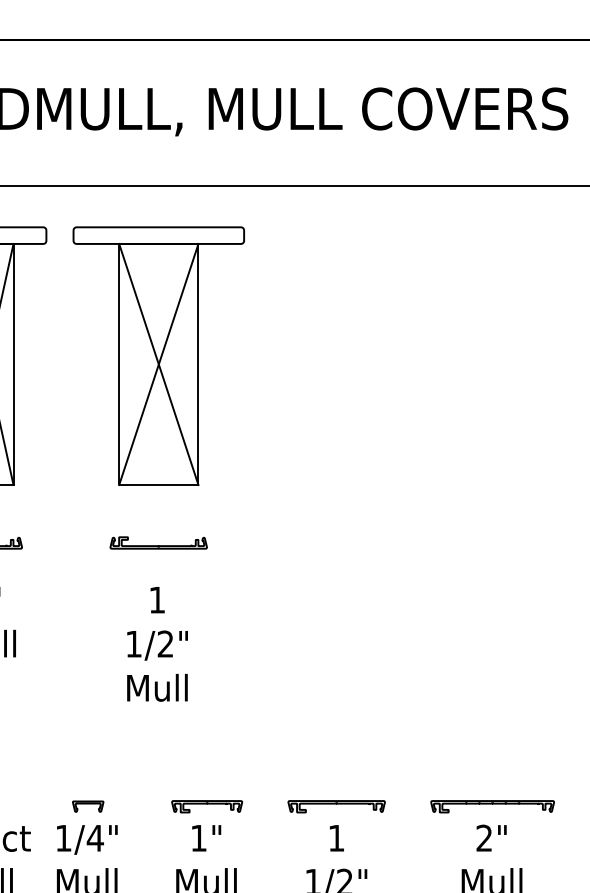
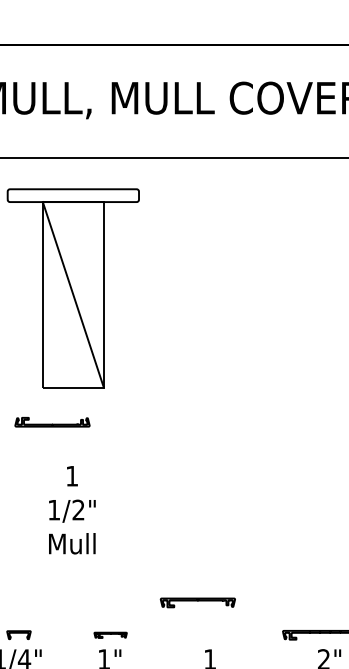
line: (158, 364) -> (73, 294), removed
part: (158, 542) -> (52, 421), moved
part: (207, 806) -> (110, 635), size x0.6
part: (336, 806) -> (197, 602), moved

